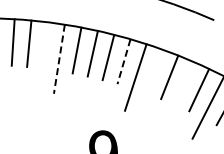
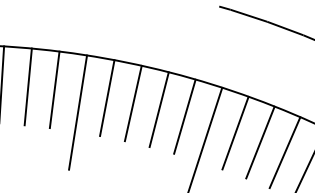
line: (45, 45) -> (55, 89), added
line: (59, 59) -> (78, 113), dashed -> solid
line: (123, 62) -> (184, 117), dashed -> solid
line: (154, 71) -> (235, 132), added
line: (184, 83) -> (284, 152), added

